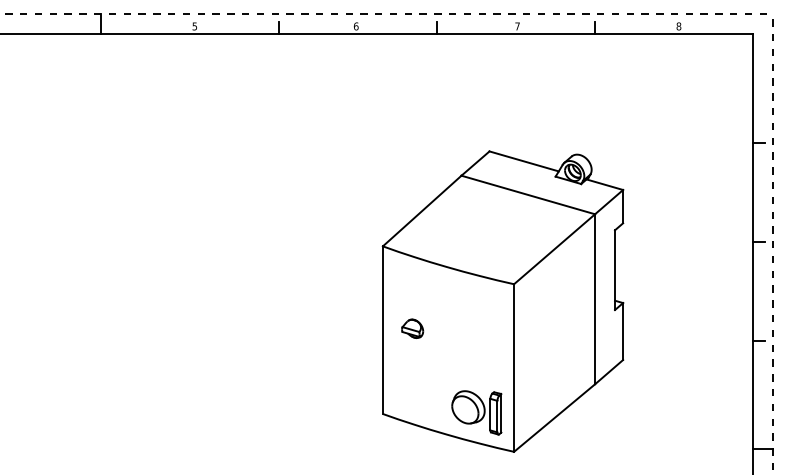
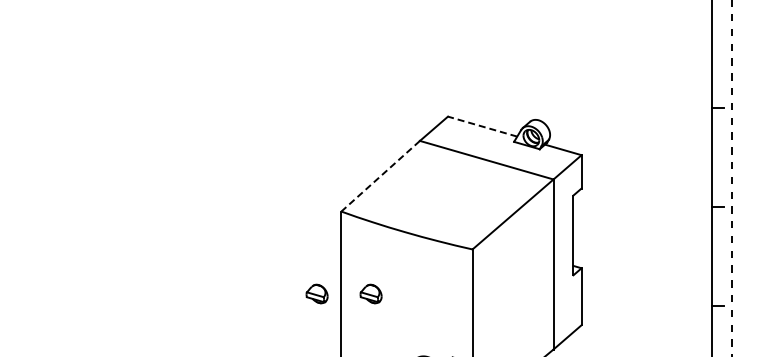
line: (523, 161) -> (481, 126), solid -> dashed
line: (422, 211) -> (380, 176), solid -> dashed
part: (358, 328) -> (316, 293), added

